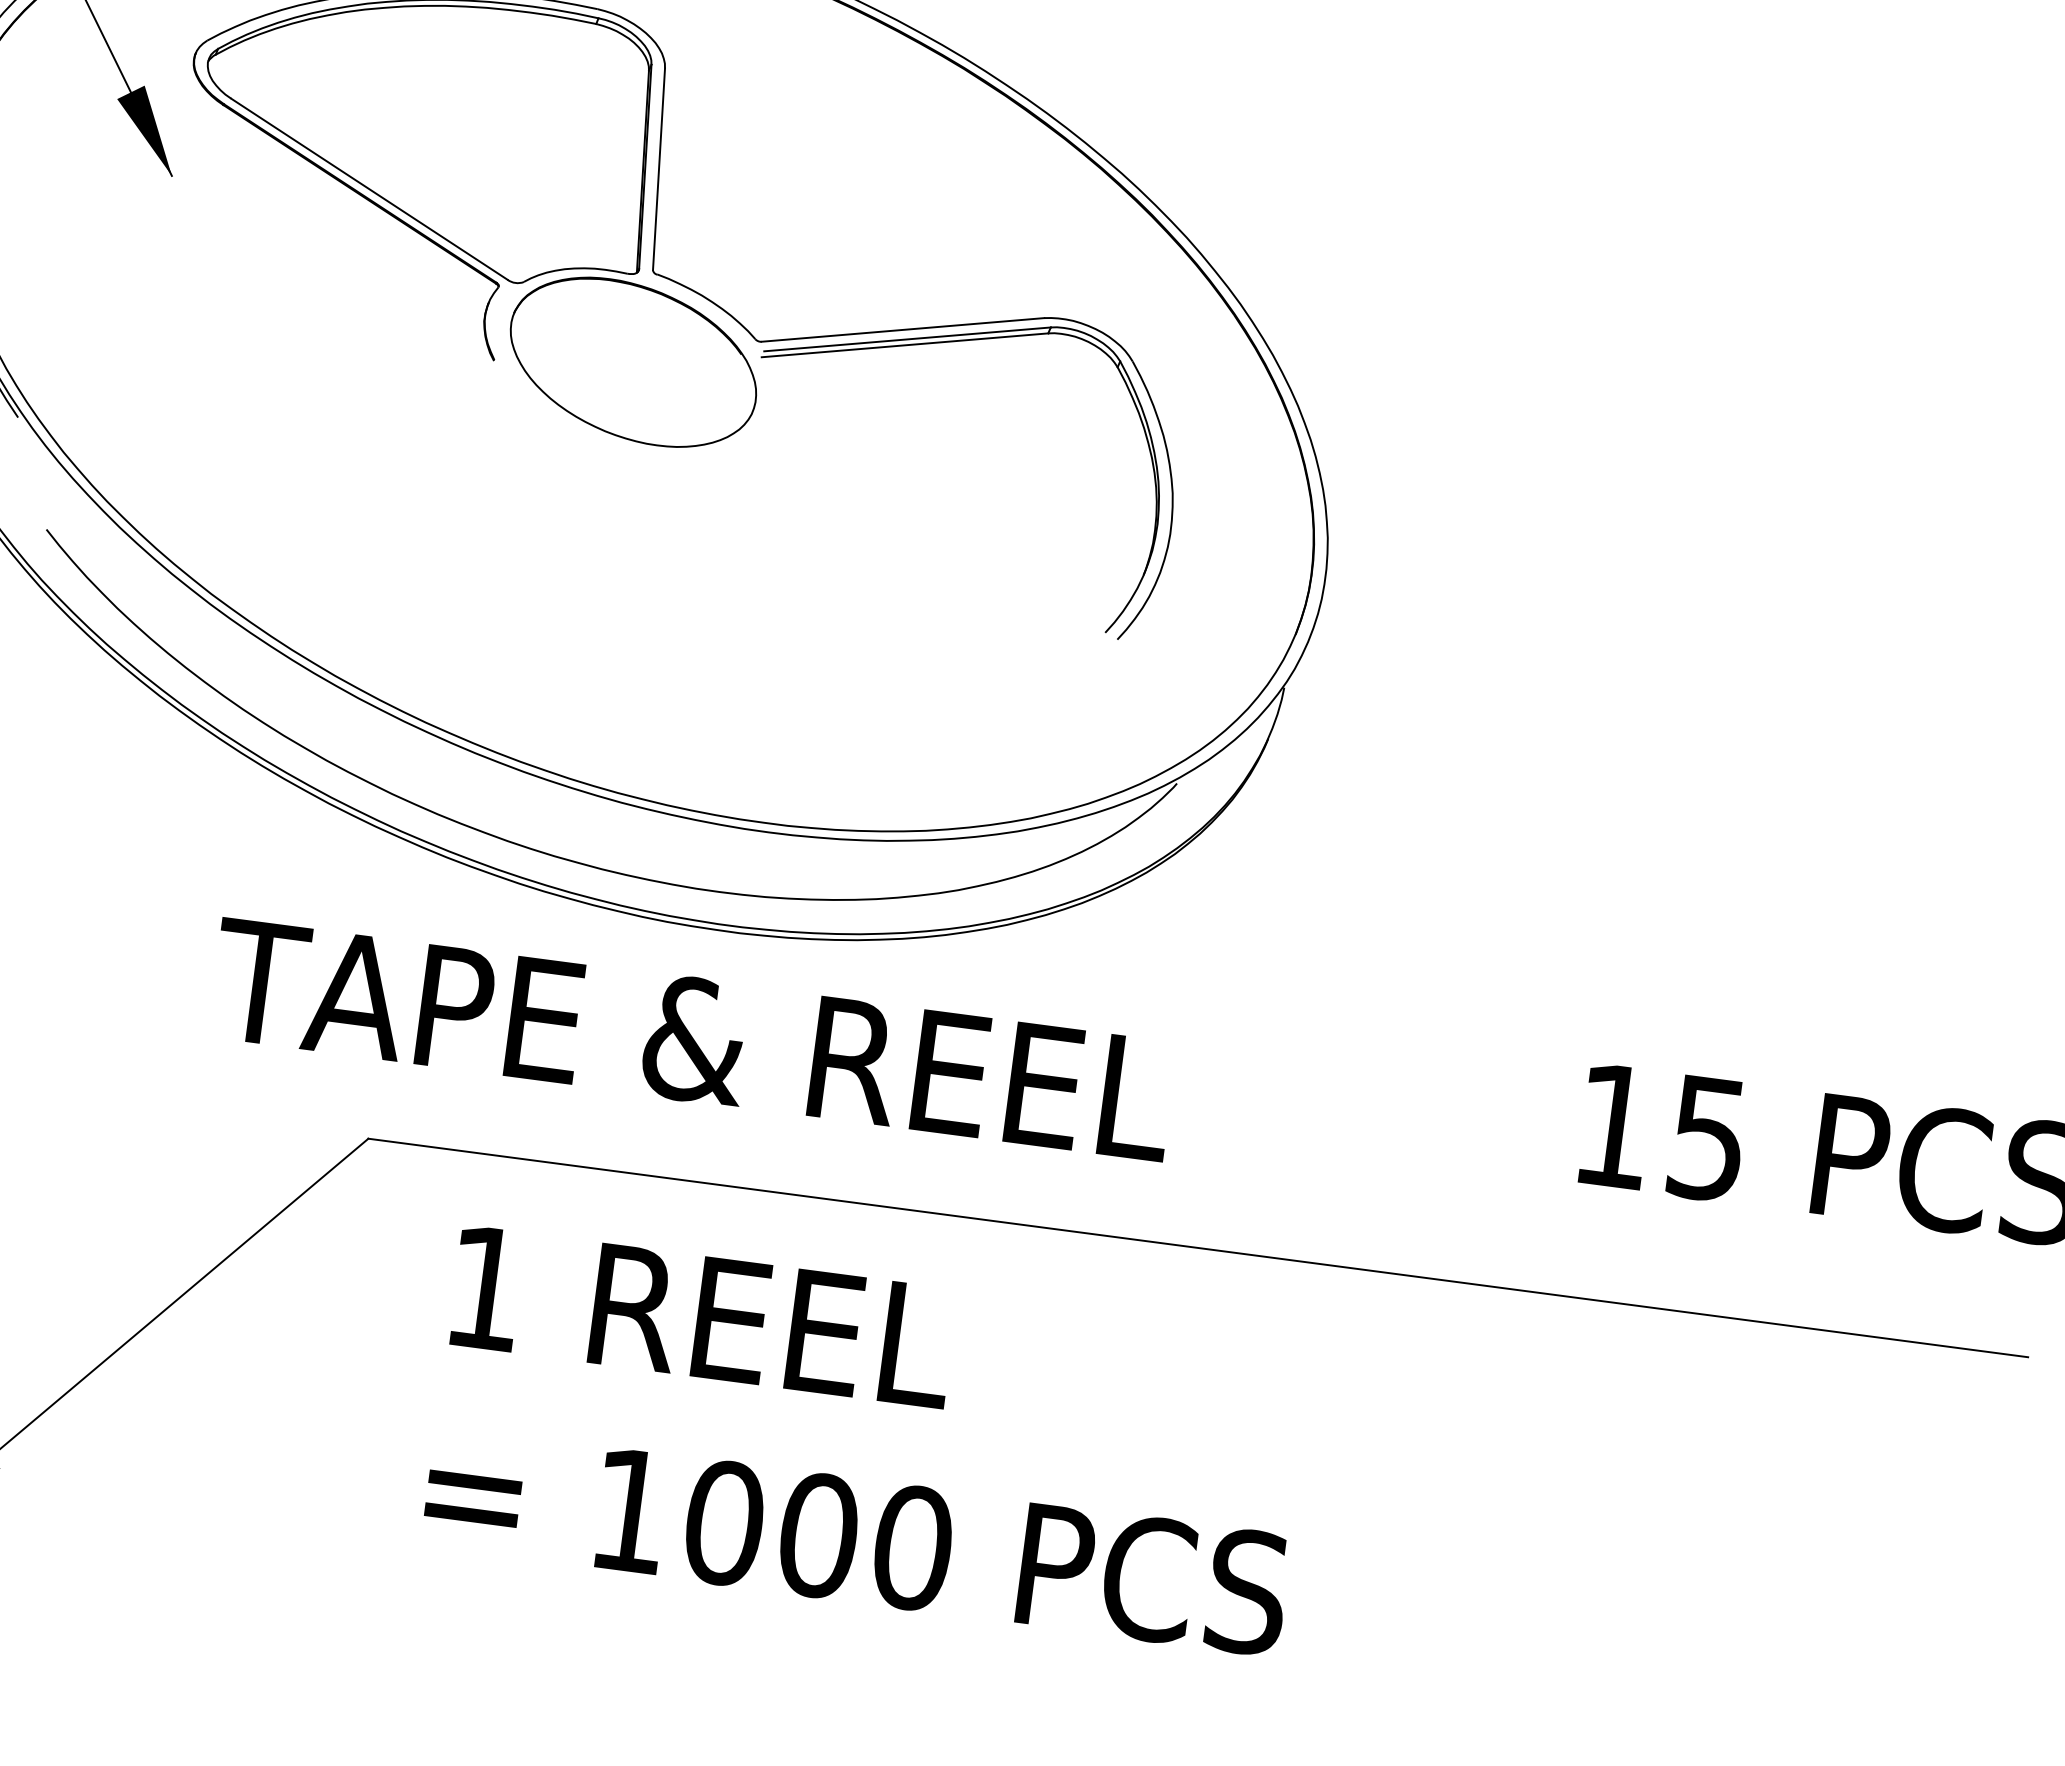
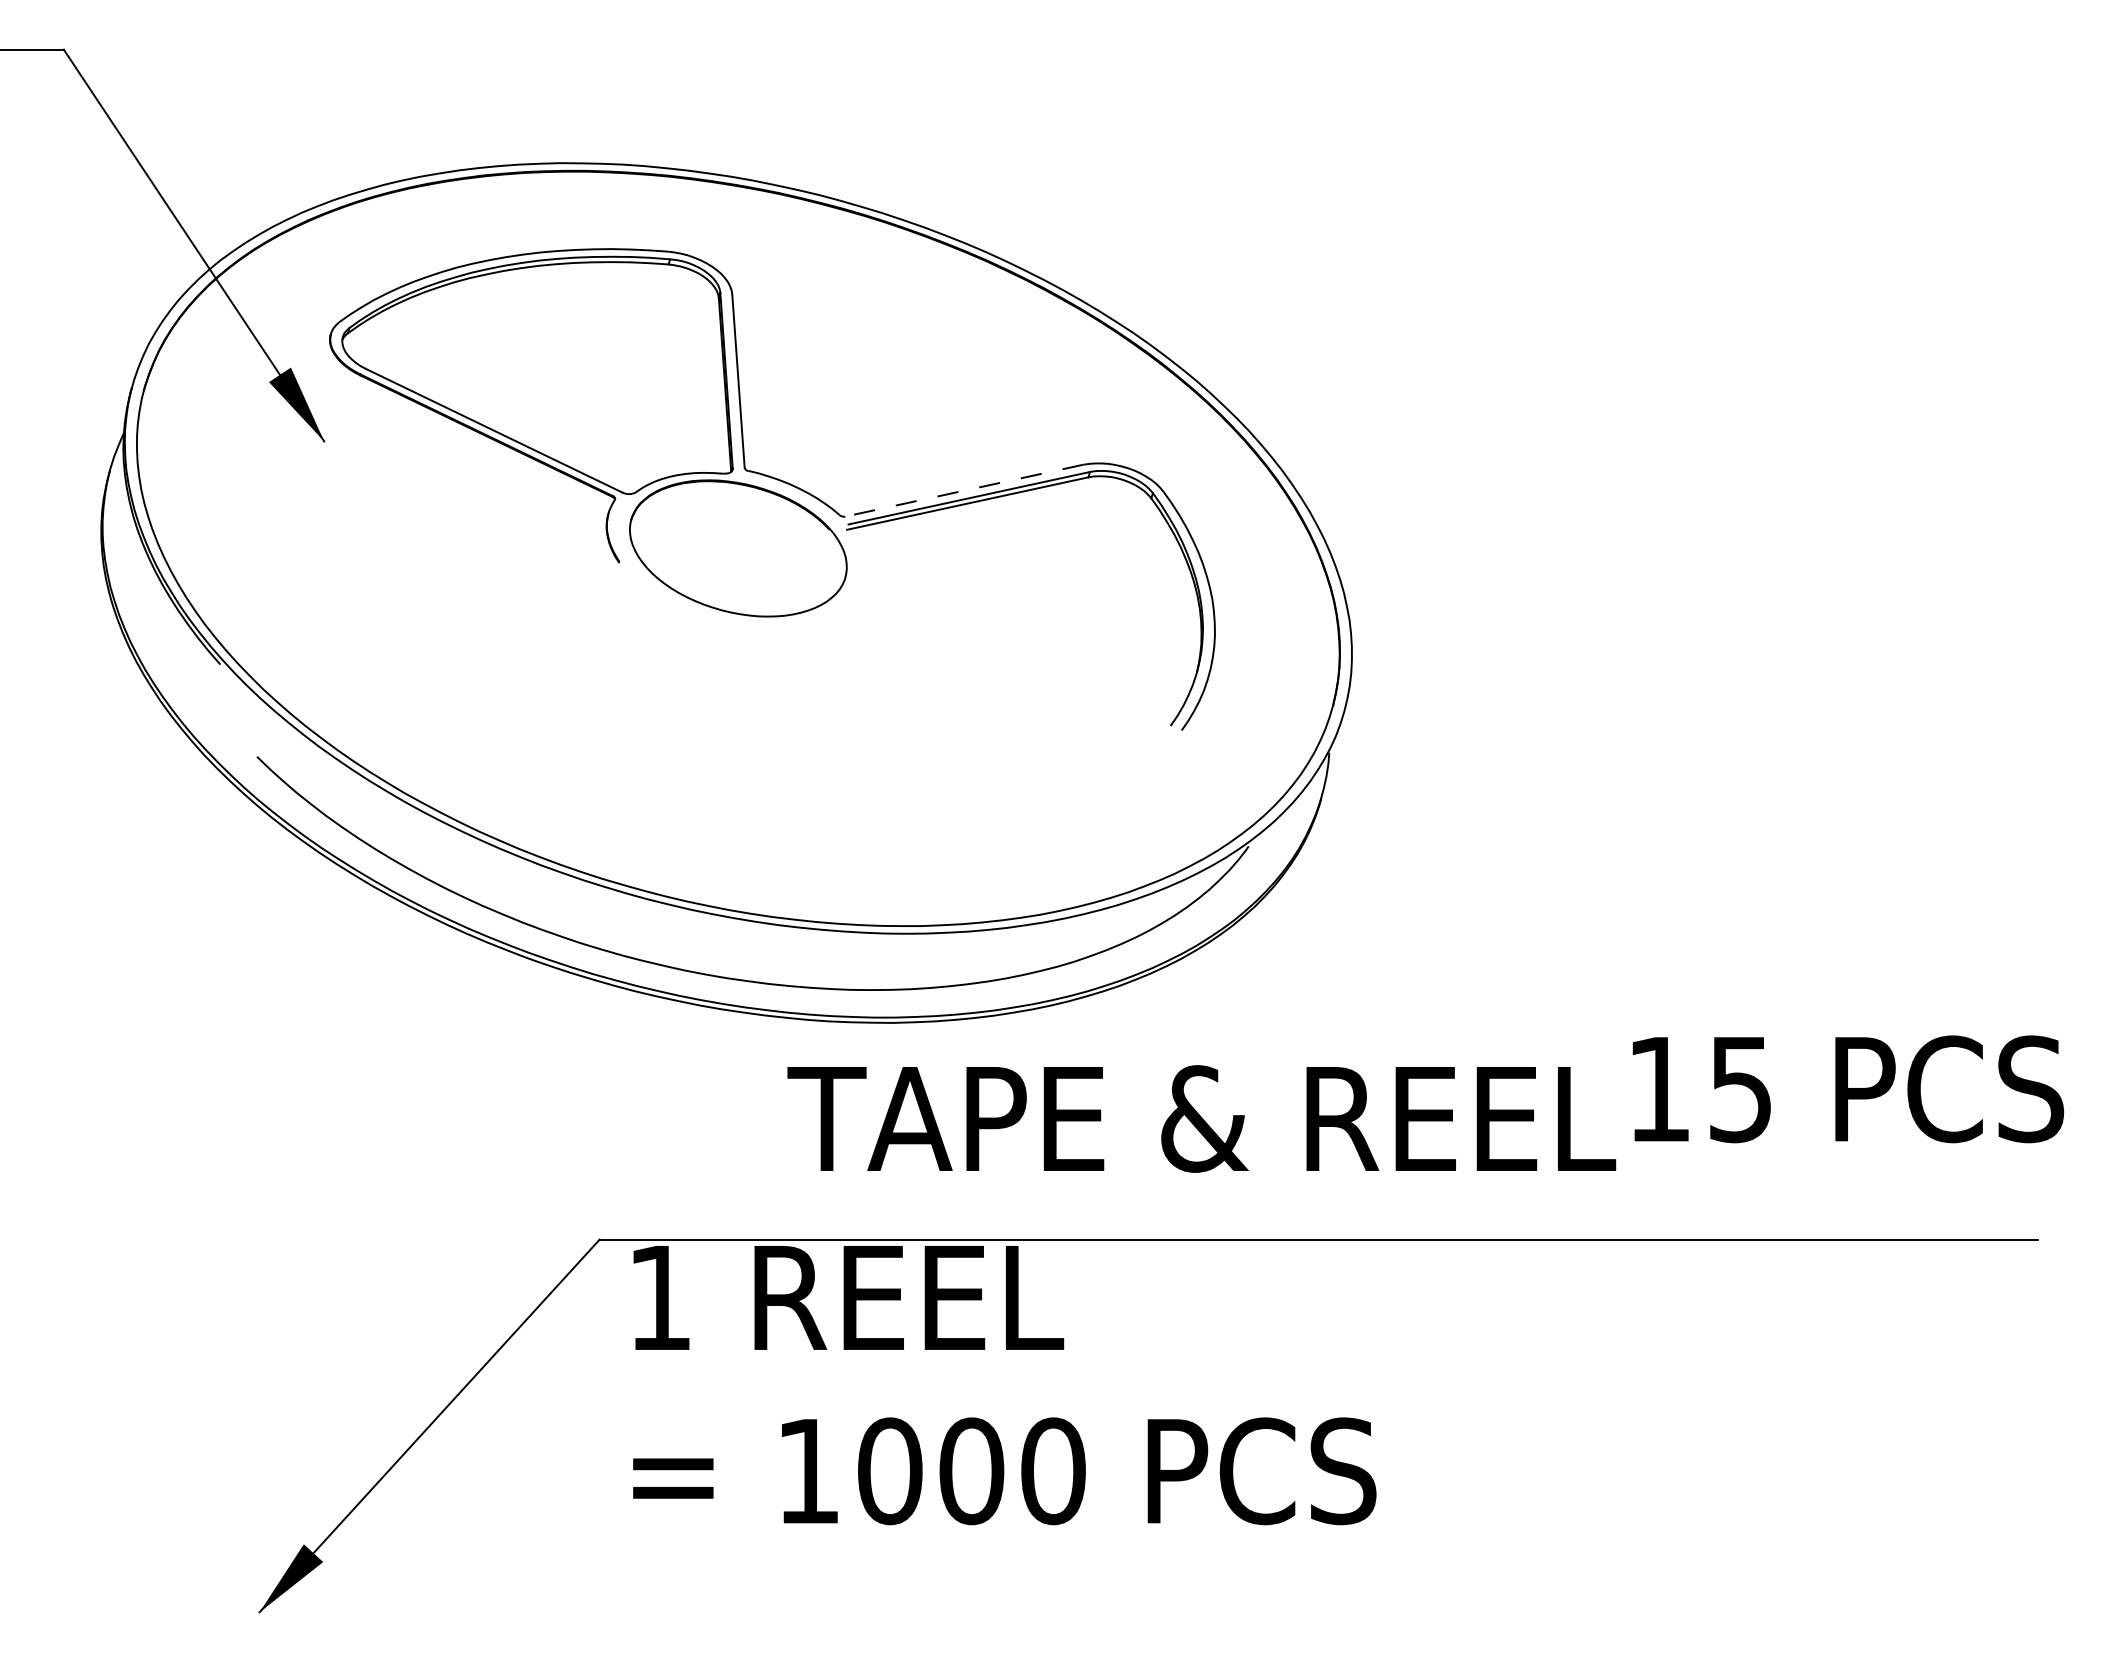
line: (903, 329) -> (964, 490), solid -> dashed
text: (692, 1039) -> (1201, 1118), moved
text: (869, 1441) -> (1004, 1385), moved

